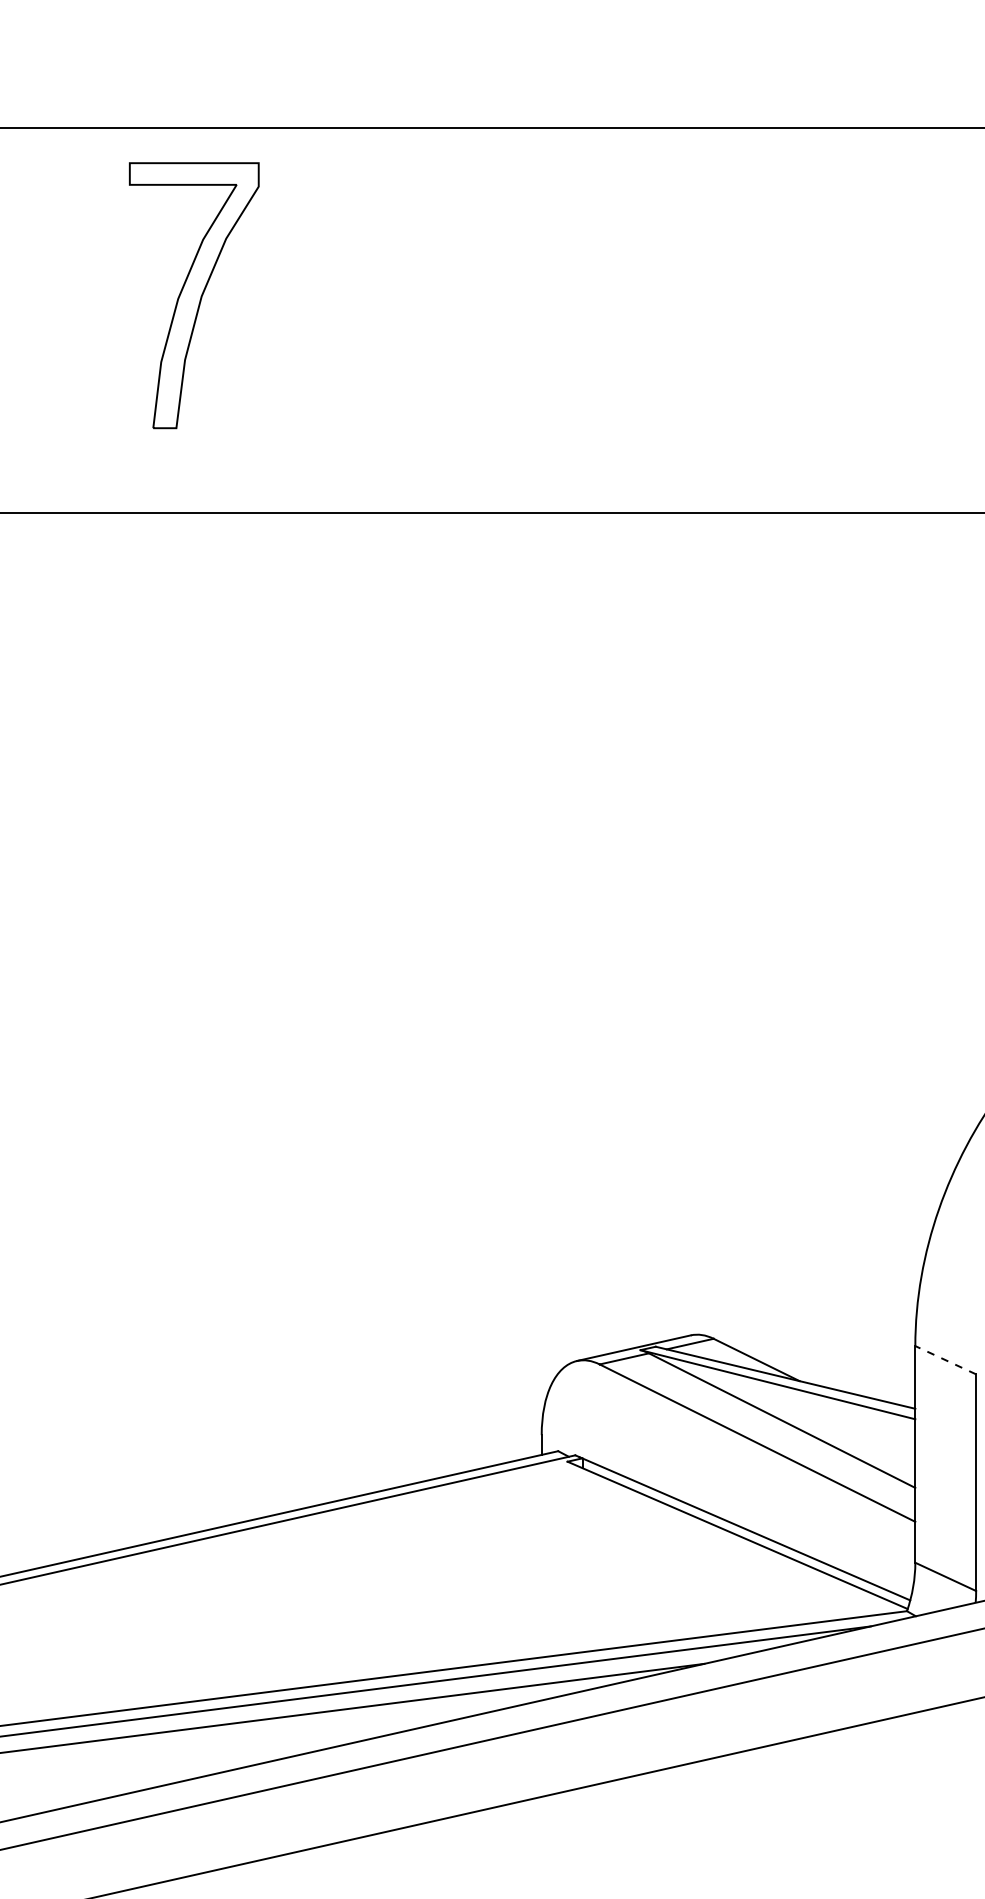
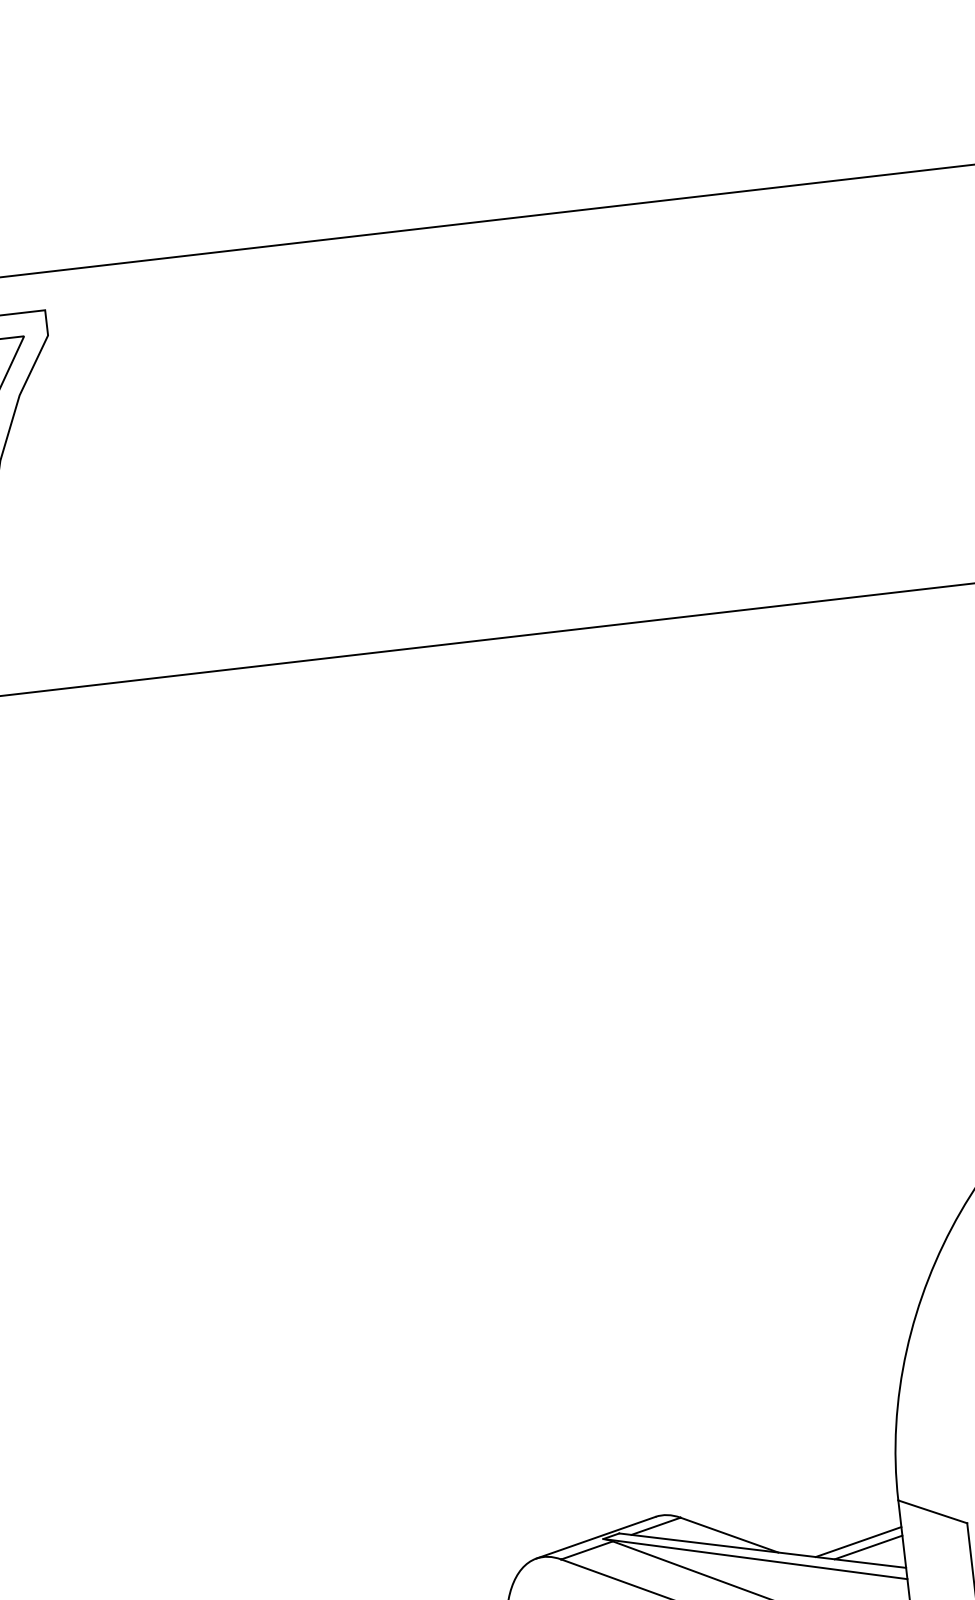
line: (945, 1360) -> (932, 1512), dashed -> solid
line: (874, 1379) -> (858, 1541), added
line: (882, 1385) -> (867, 1546), added

